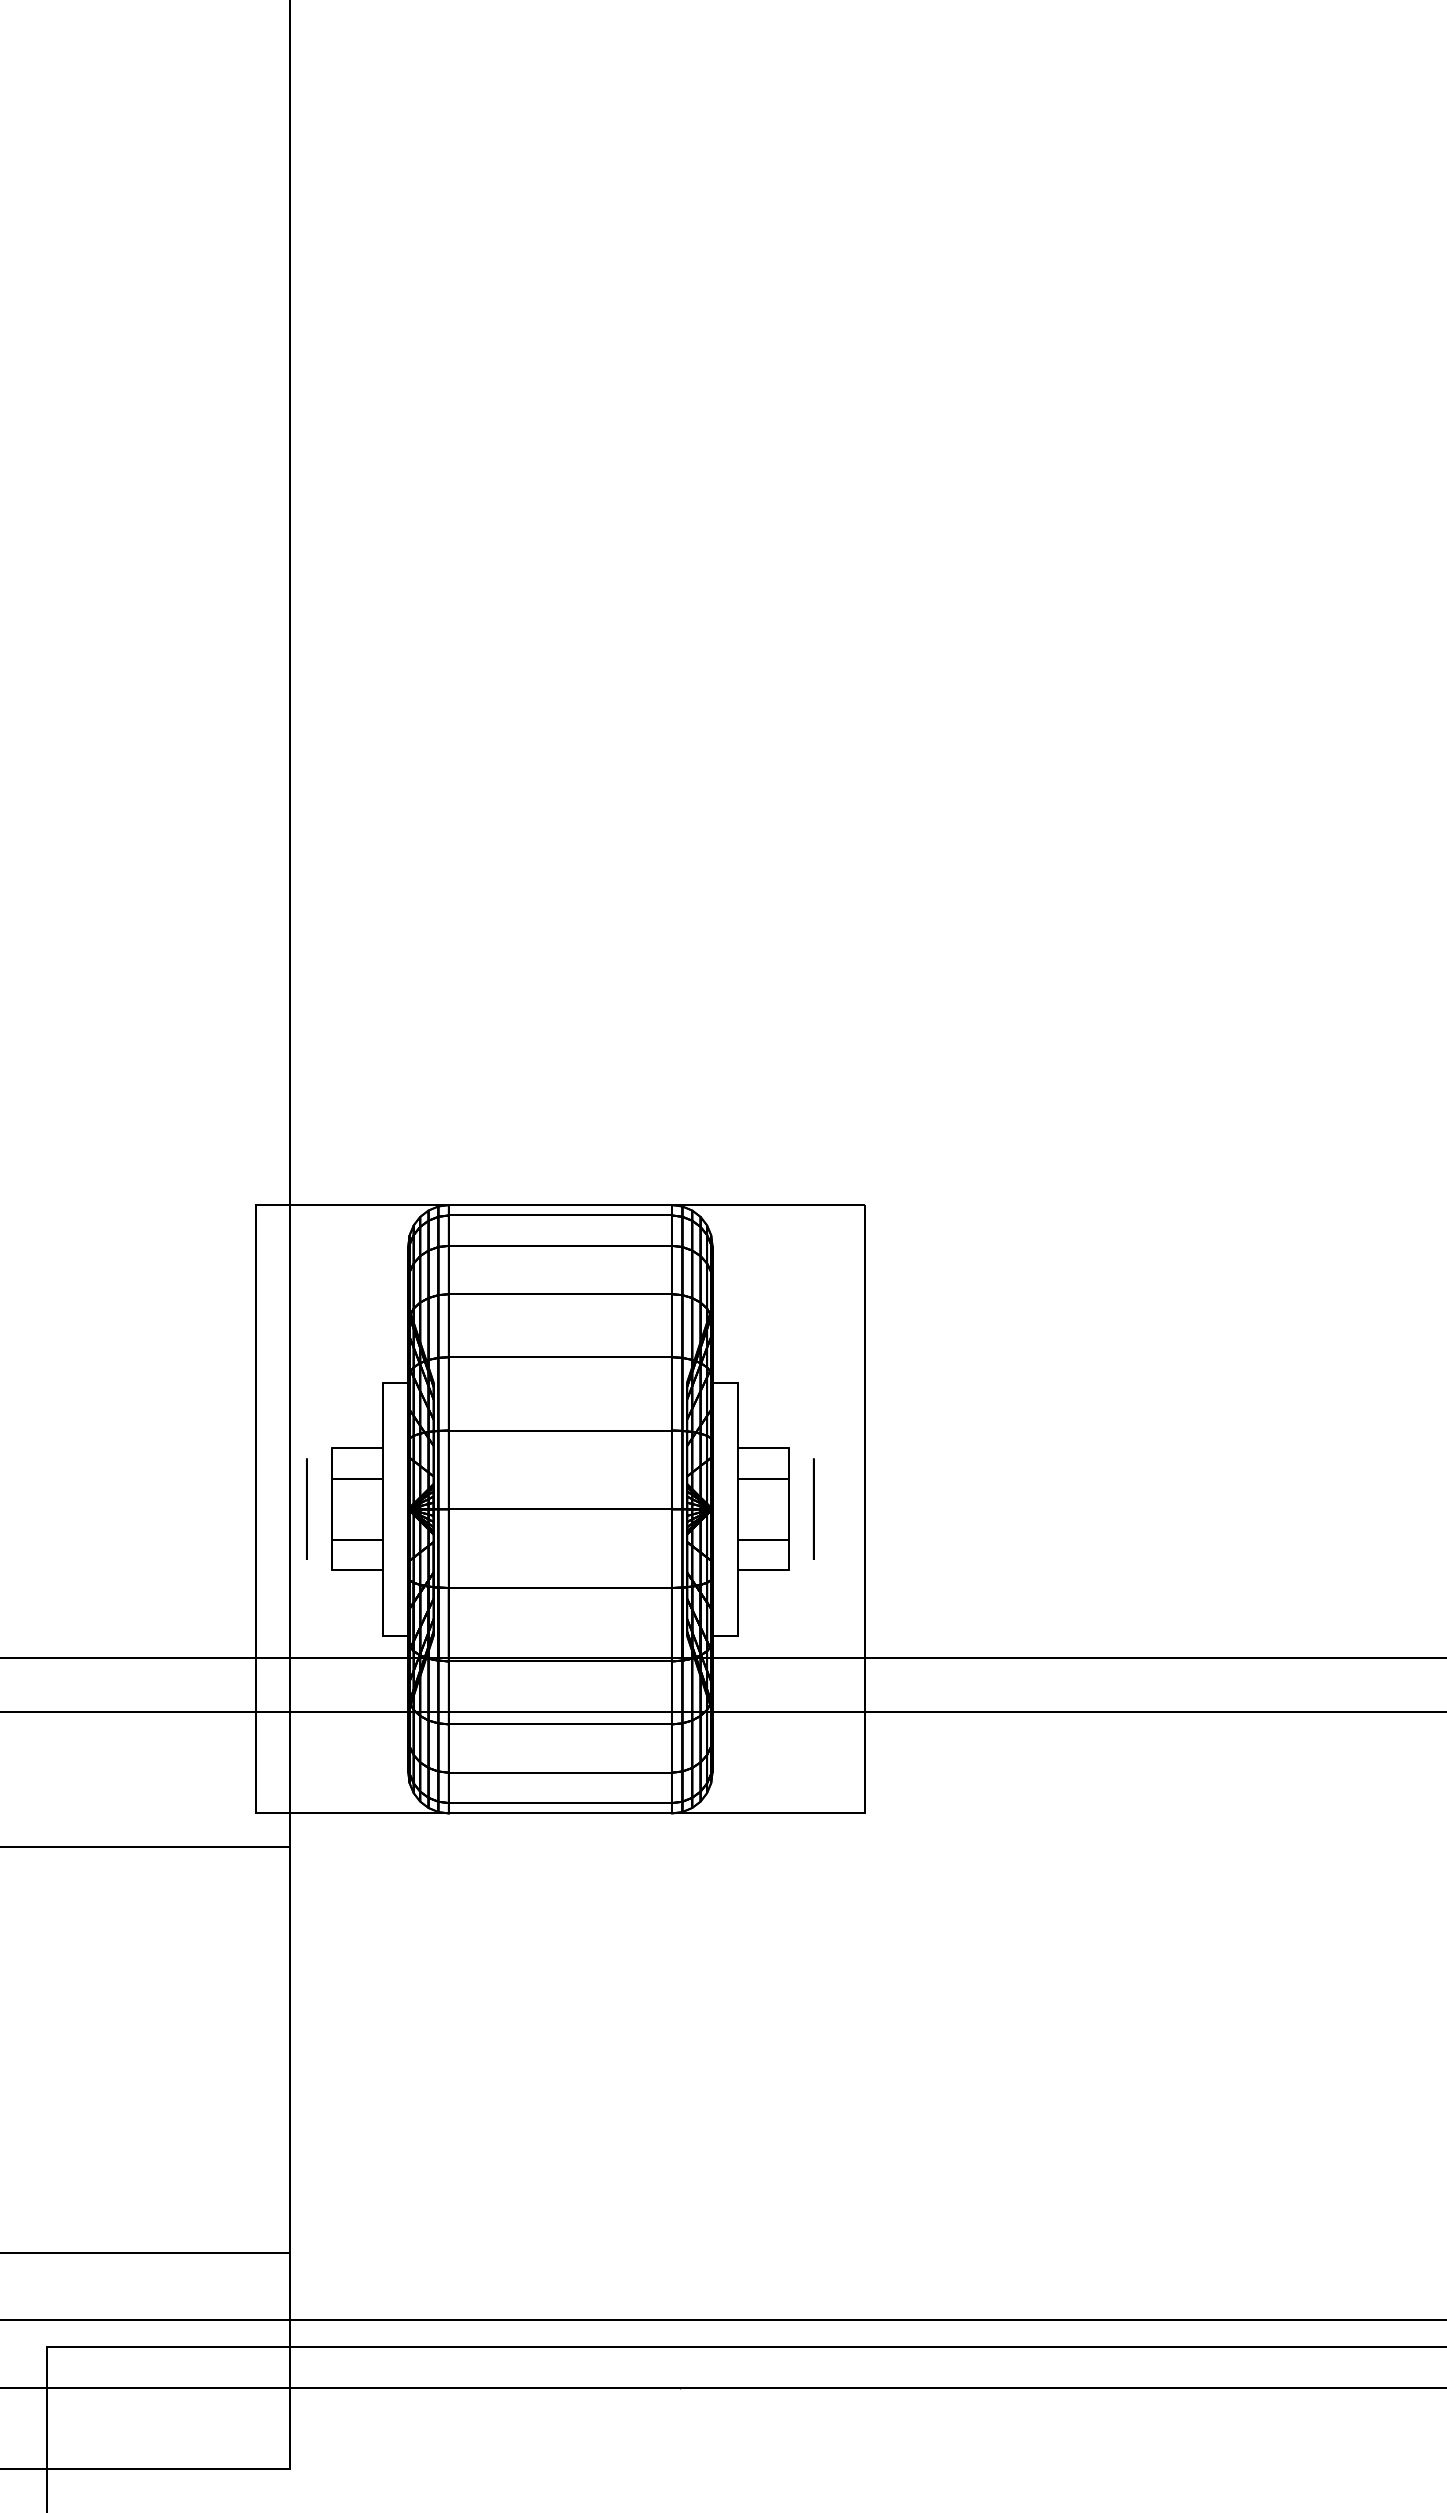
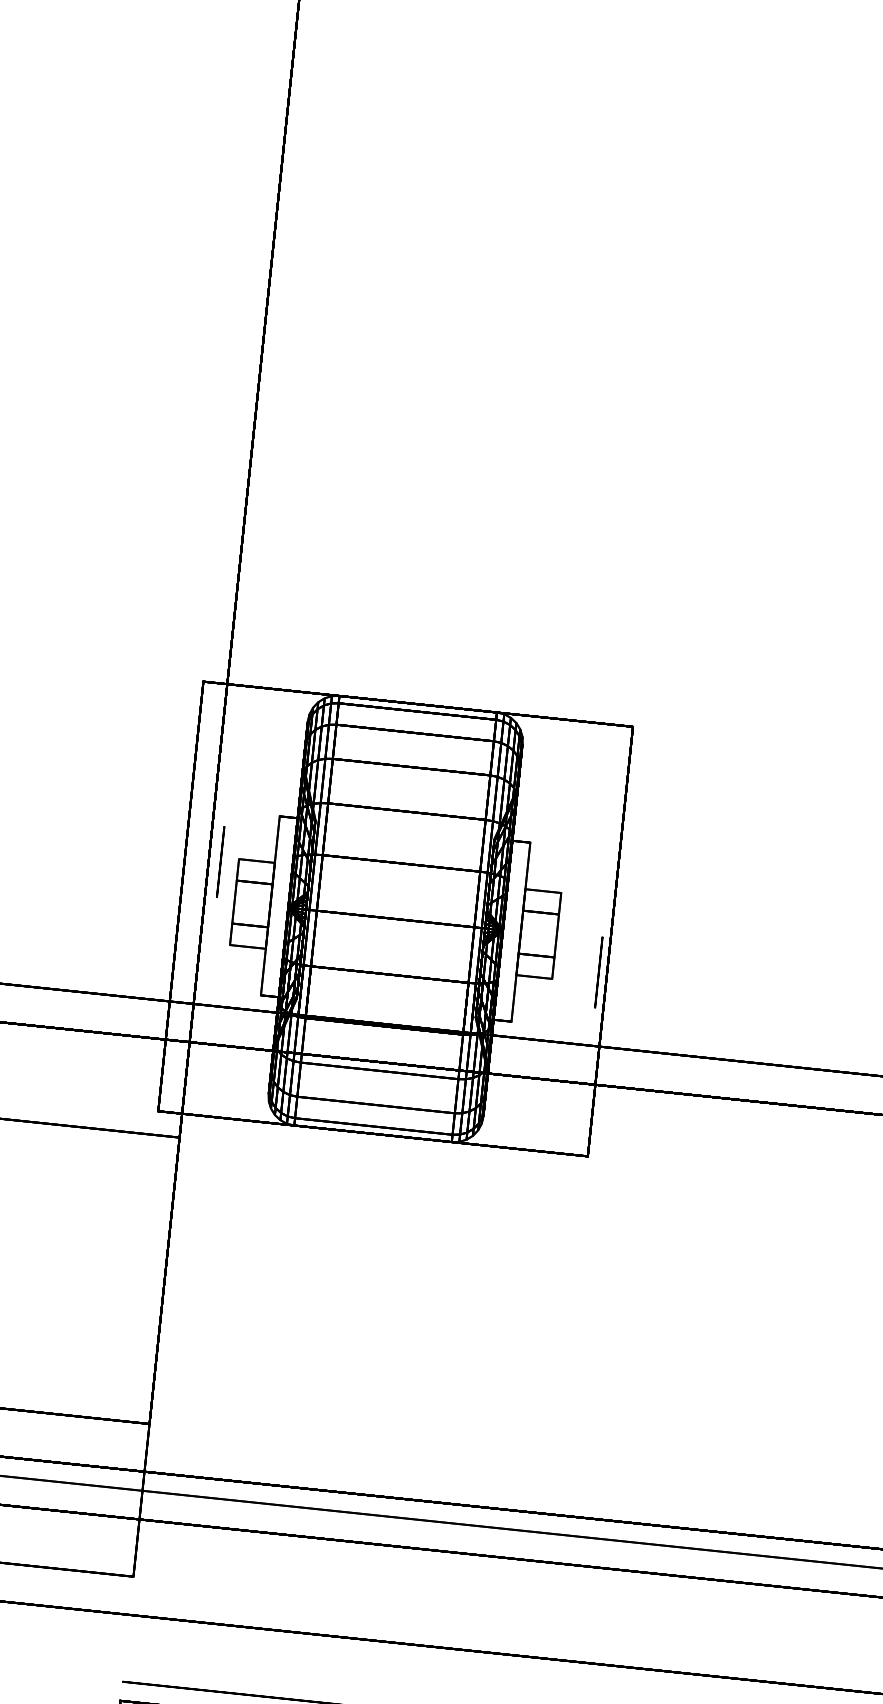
circle: (306, 1508) -> (220, 861), moved
circle: (813, 1508) -> (598, 971), moved

